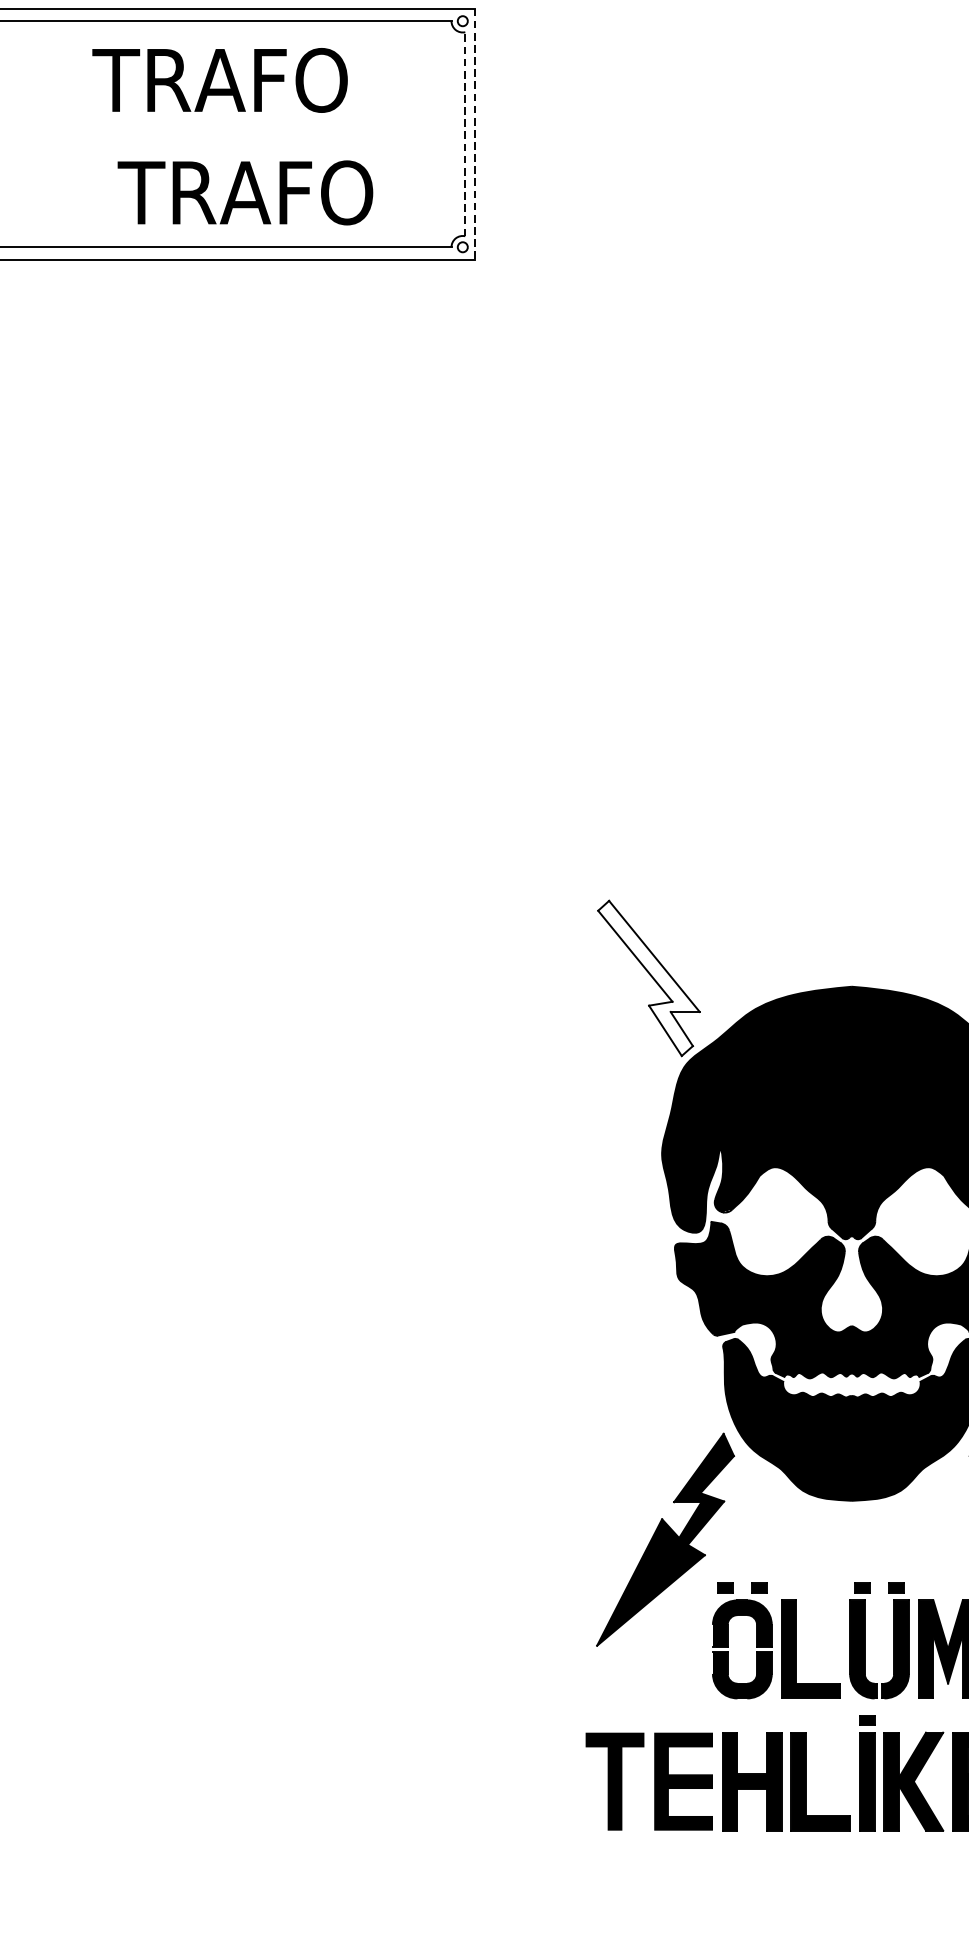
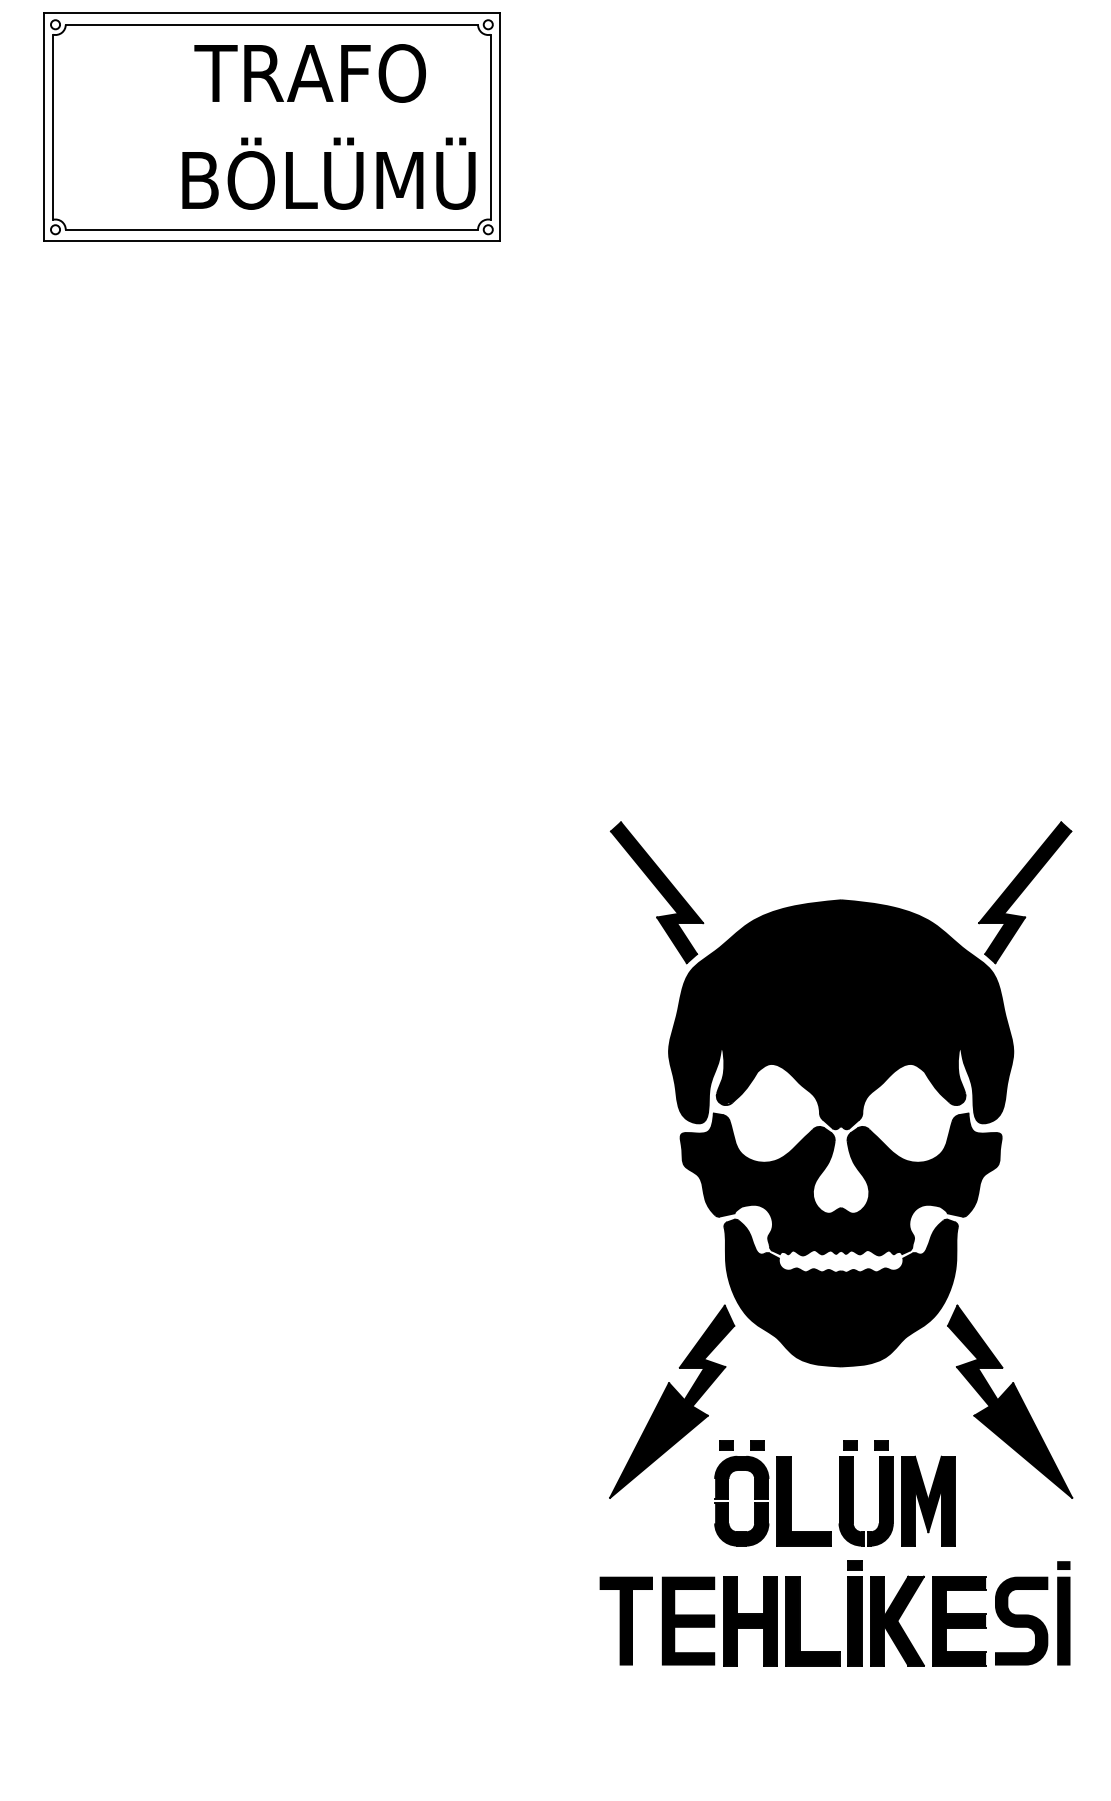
text: (219, 80) -> (309, 73), moved
line: (465, 134) -> (490, 127), dashed -> solid
line: (475, 134) -> (499, 127), dashed -> solid
text: (283, 185) -> (325, 173), TRAFO -> BÖLÜMÜ
fill: (649, 978) -> (657, 892), added

